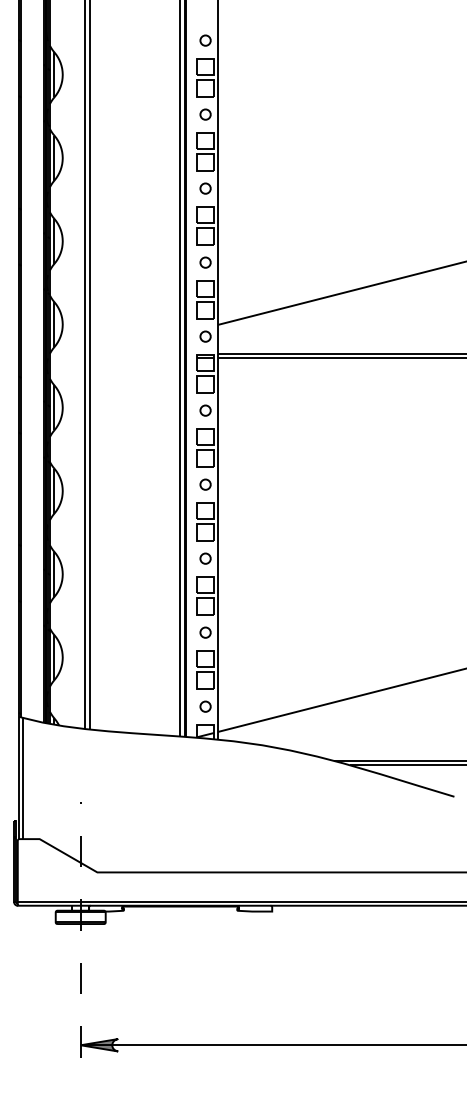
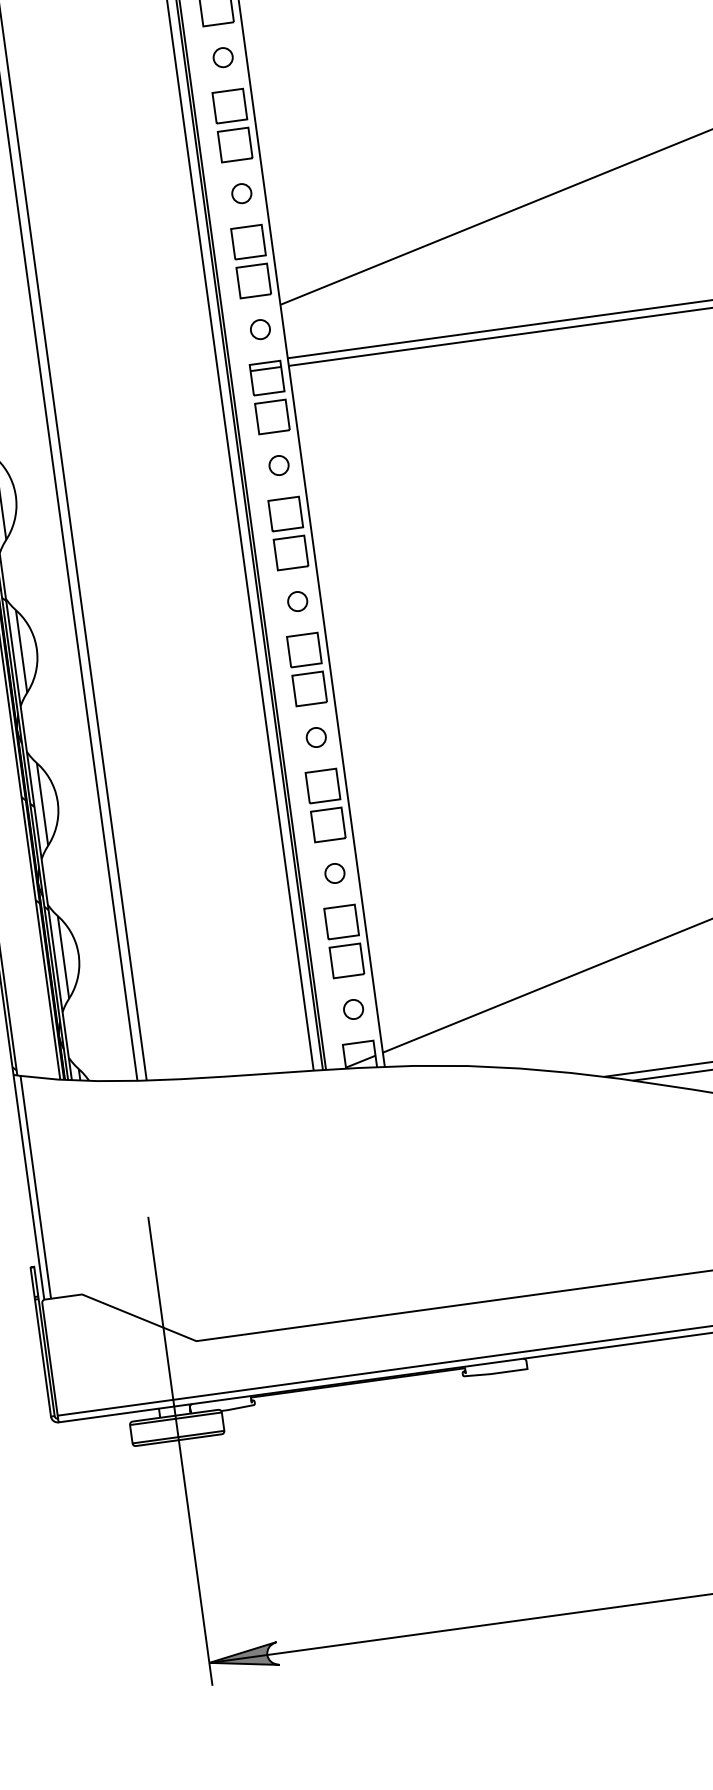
line: (80, 930) -> (180, 1452), dashed -> solid

